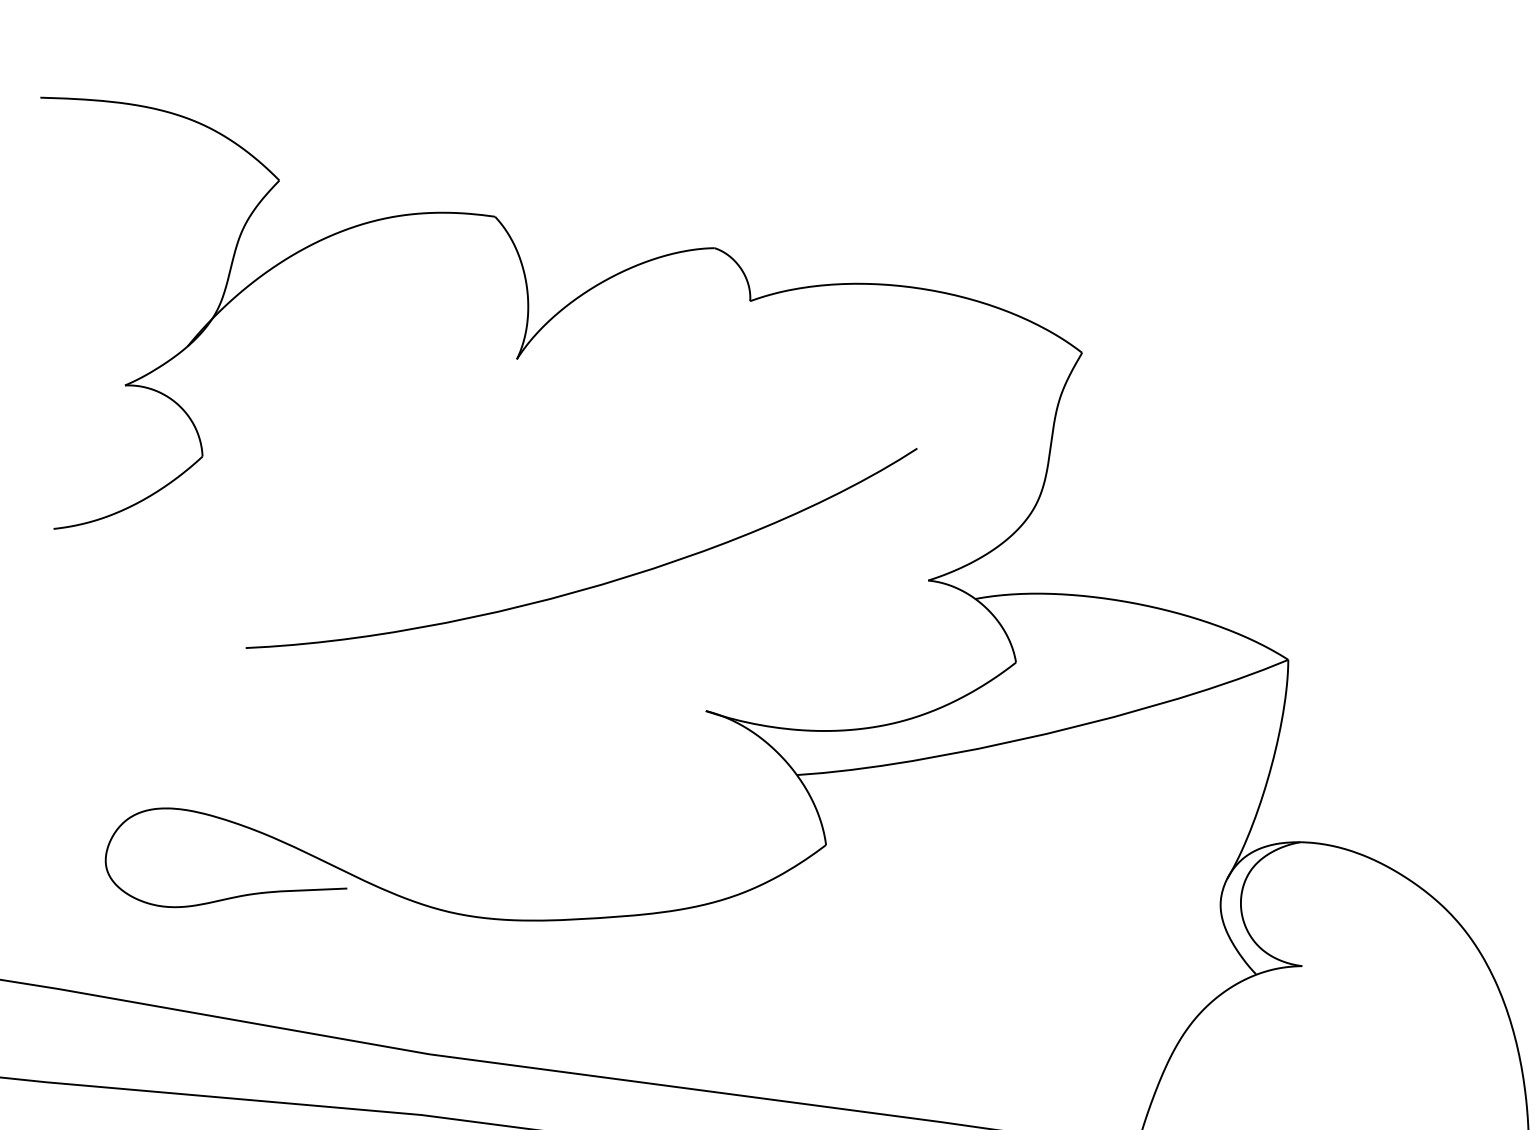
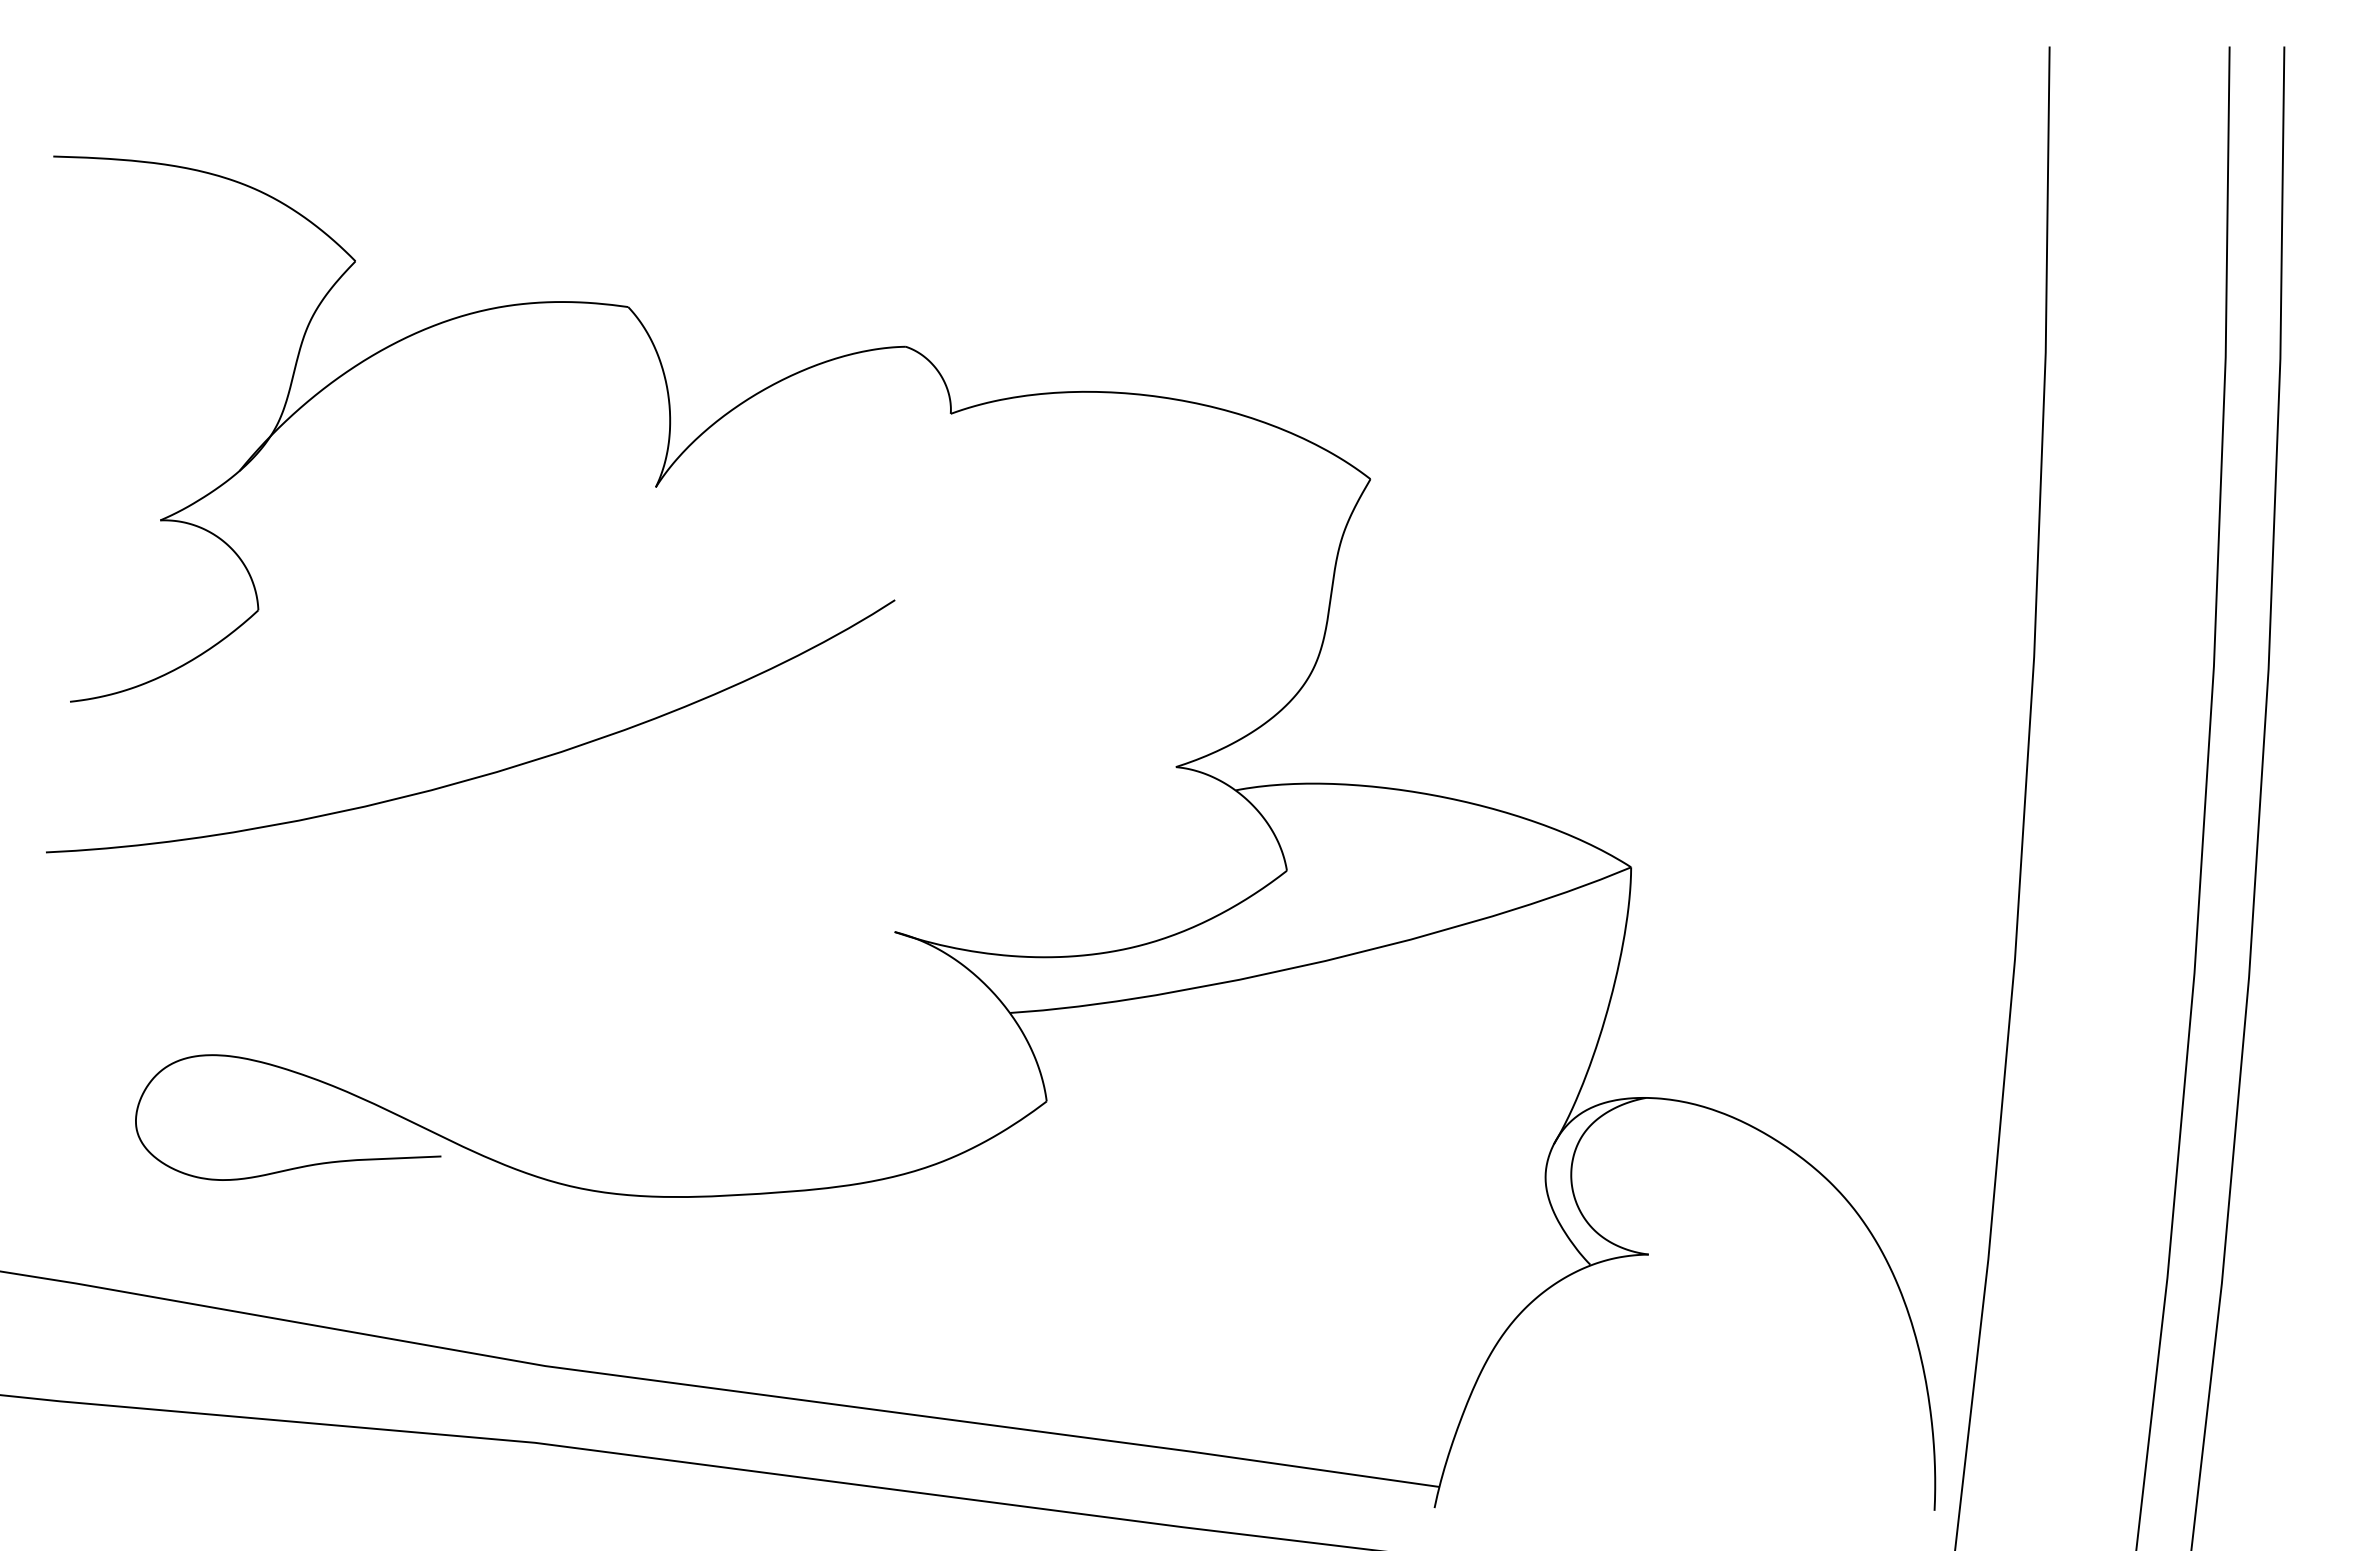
curve: (591, 586) -> (483, 774), moved

